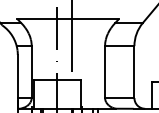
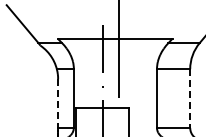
line: (134, 72) -> (190, 99), solid -> dashed
line: (18, 77) -> (58, 104), solid -> dashed

